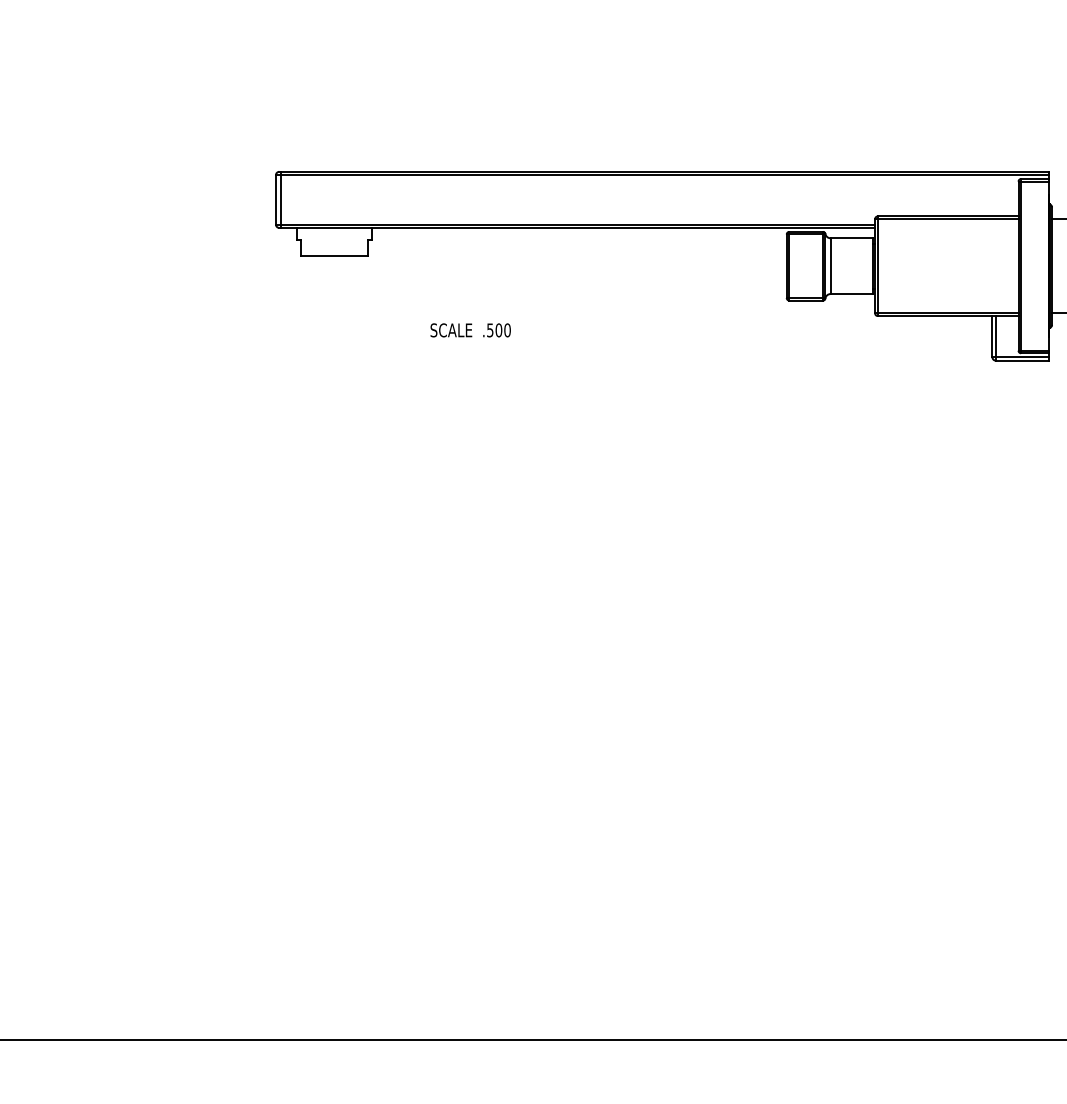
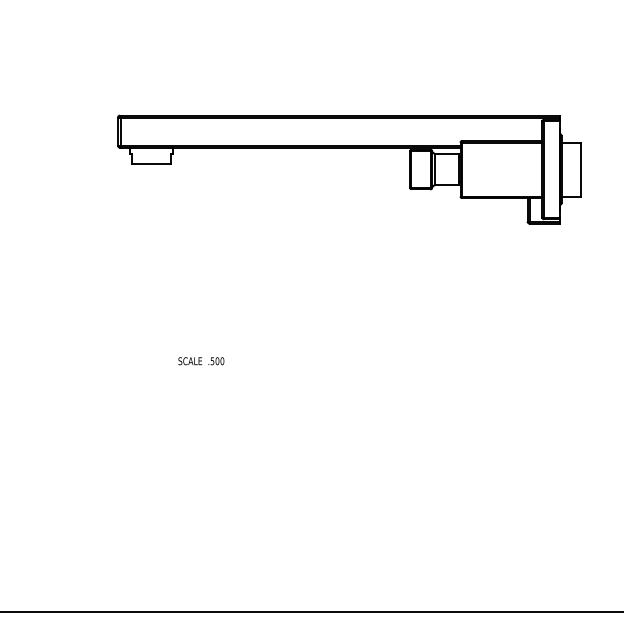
text: (470, 330) -> (201, 361), moved

